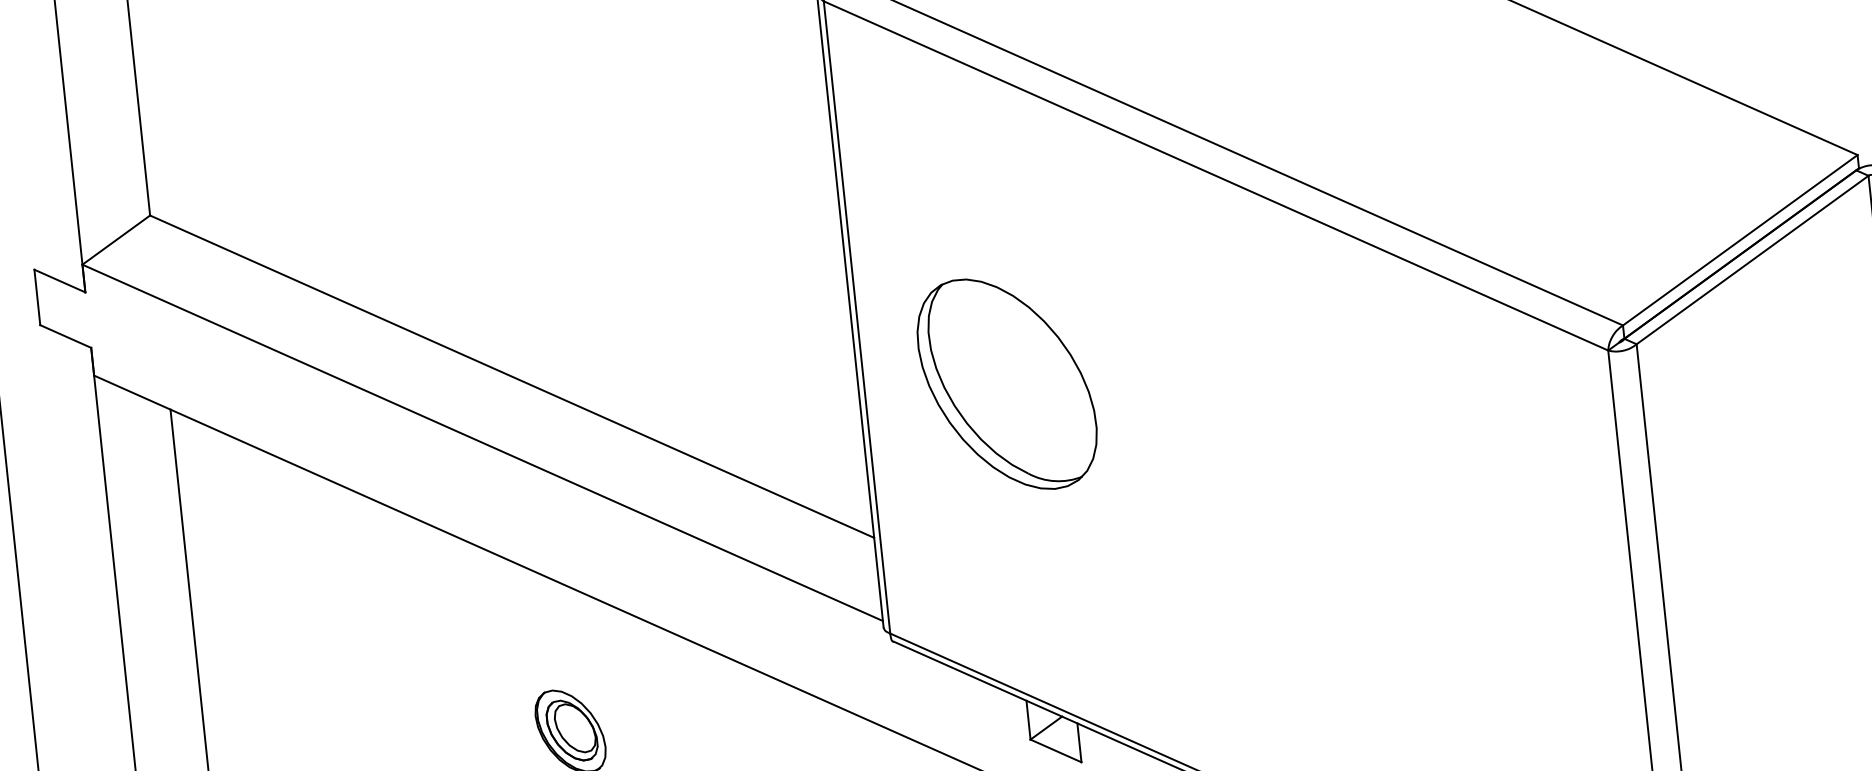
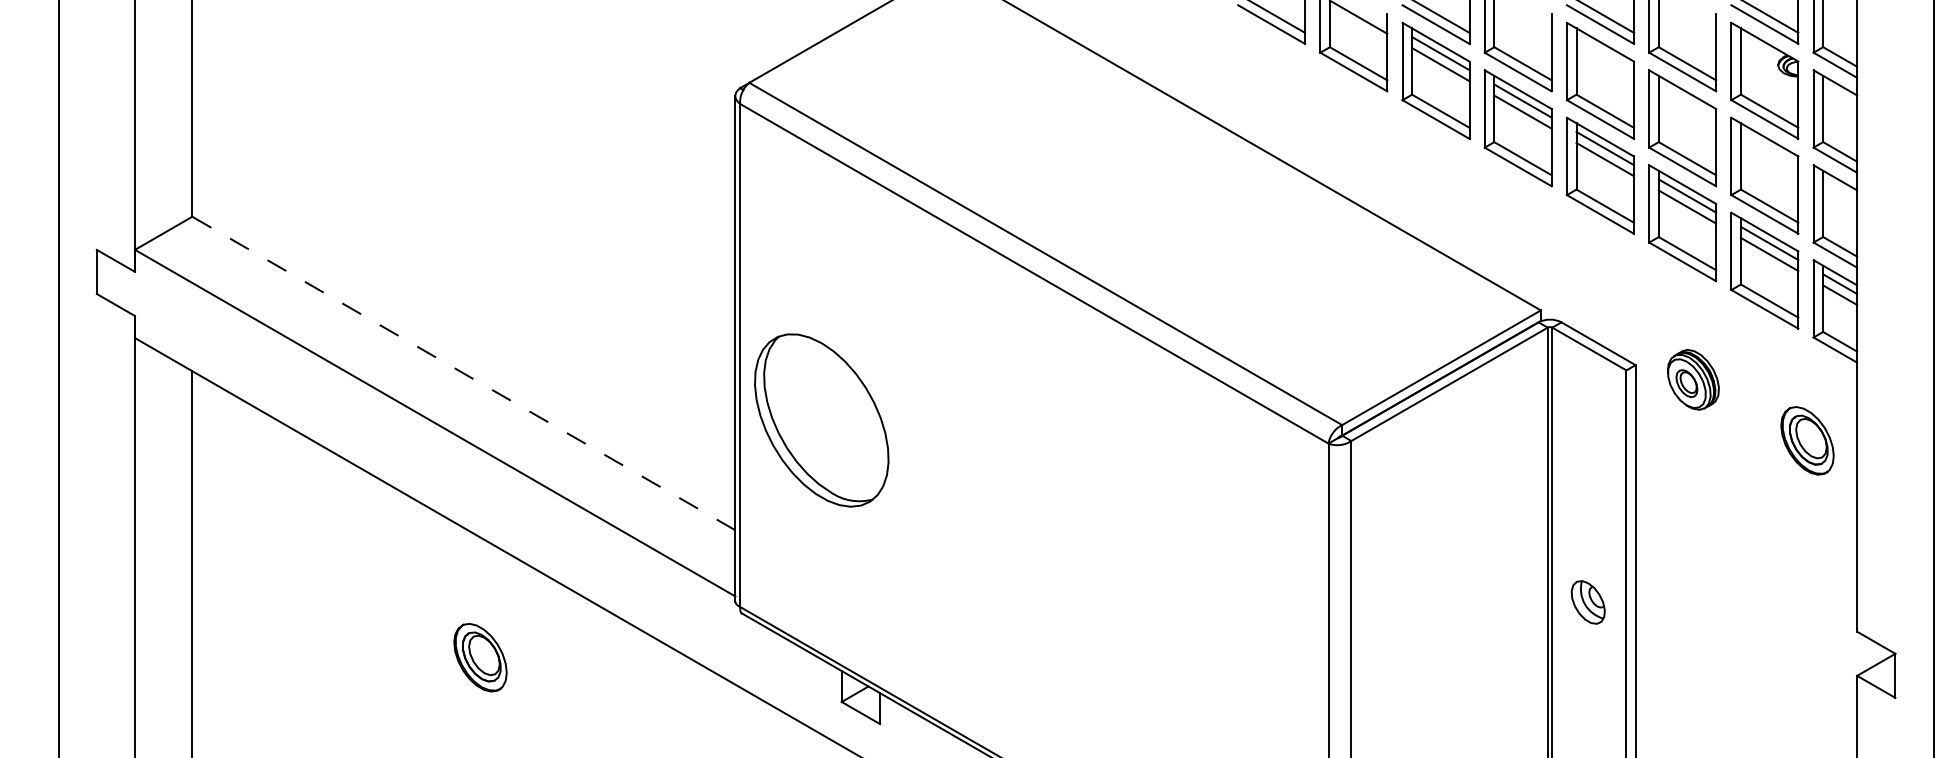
line: (511, 376) -> (463, 373), solid -> dashed
part: (1006, 384) -> (821, 420), moved

